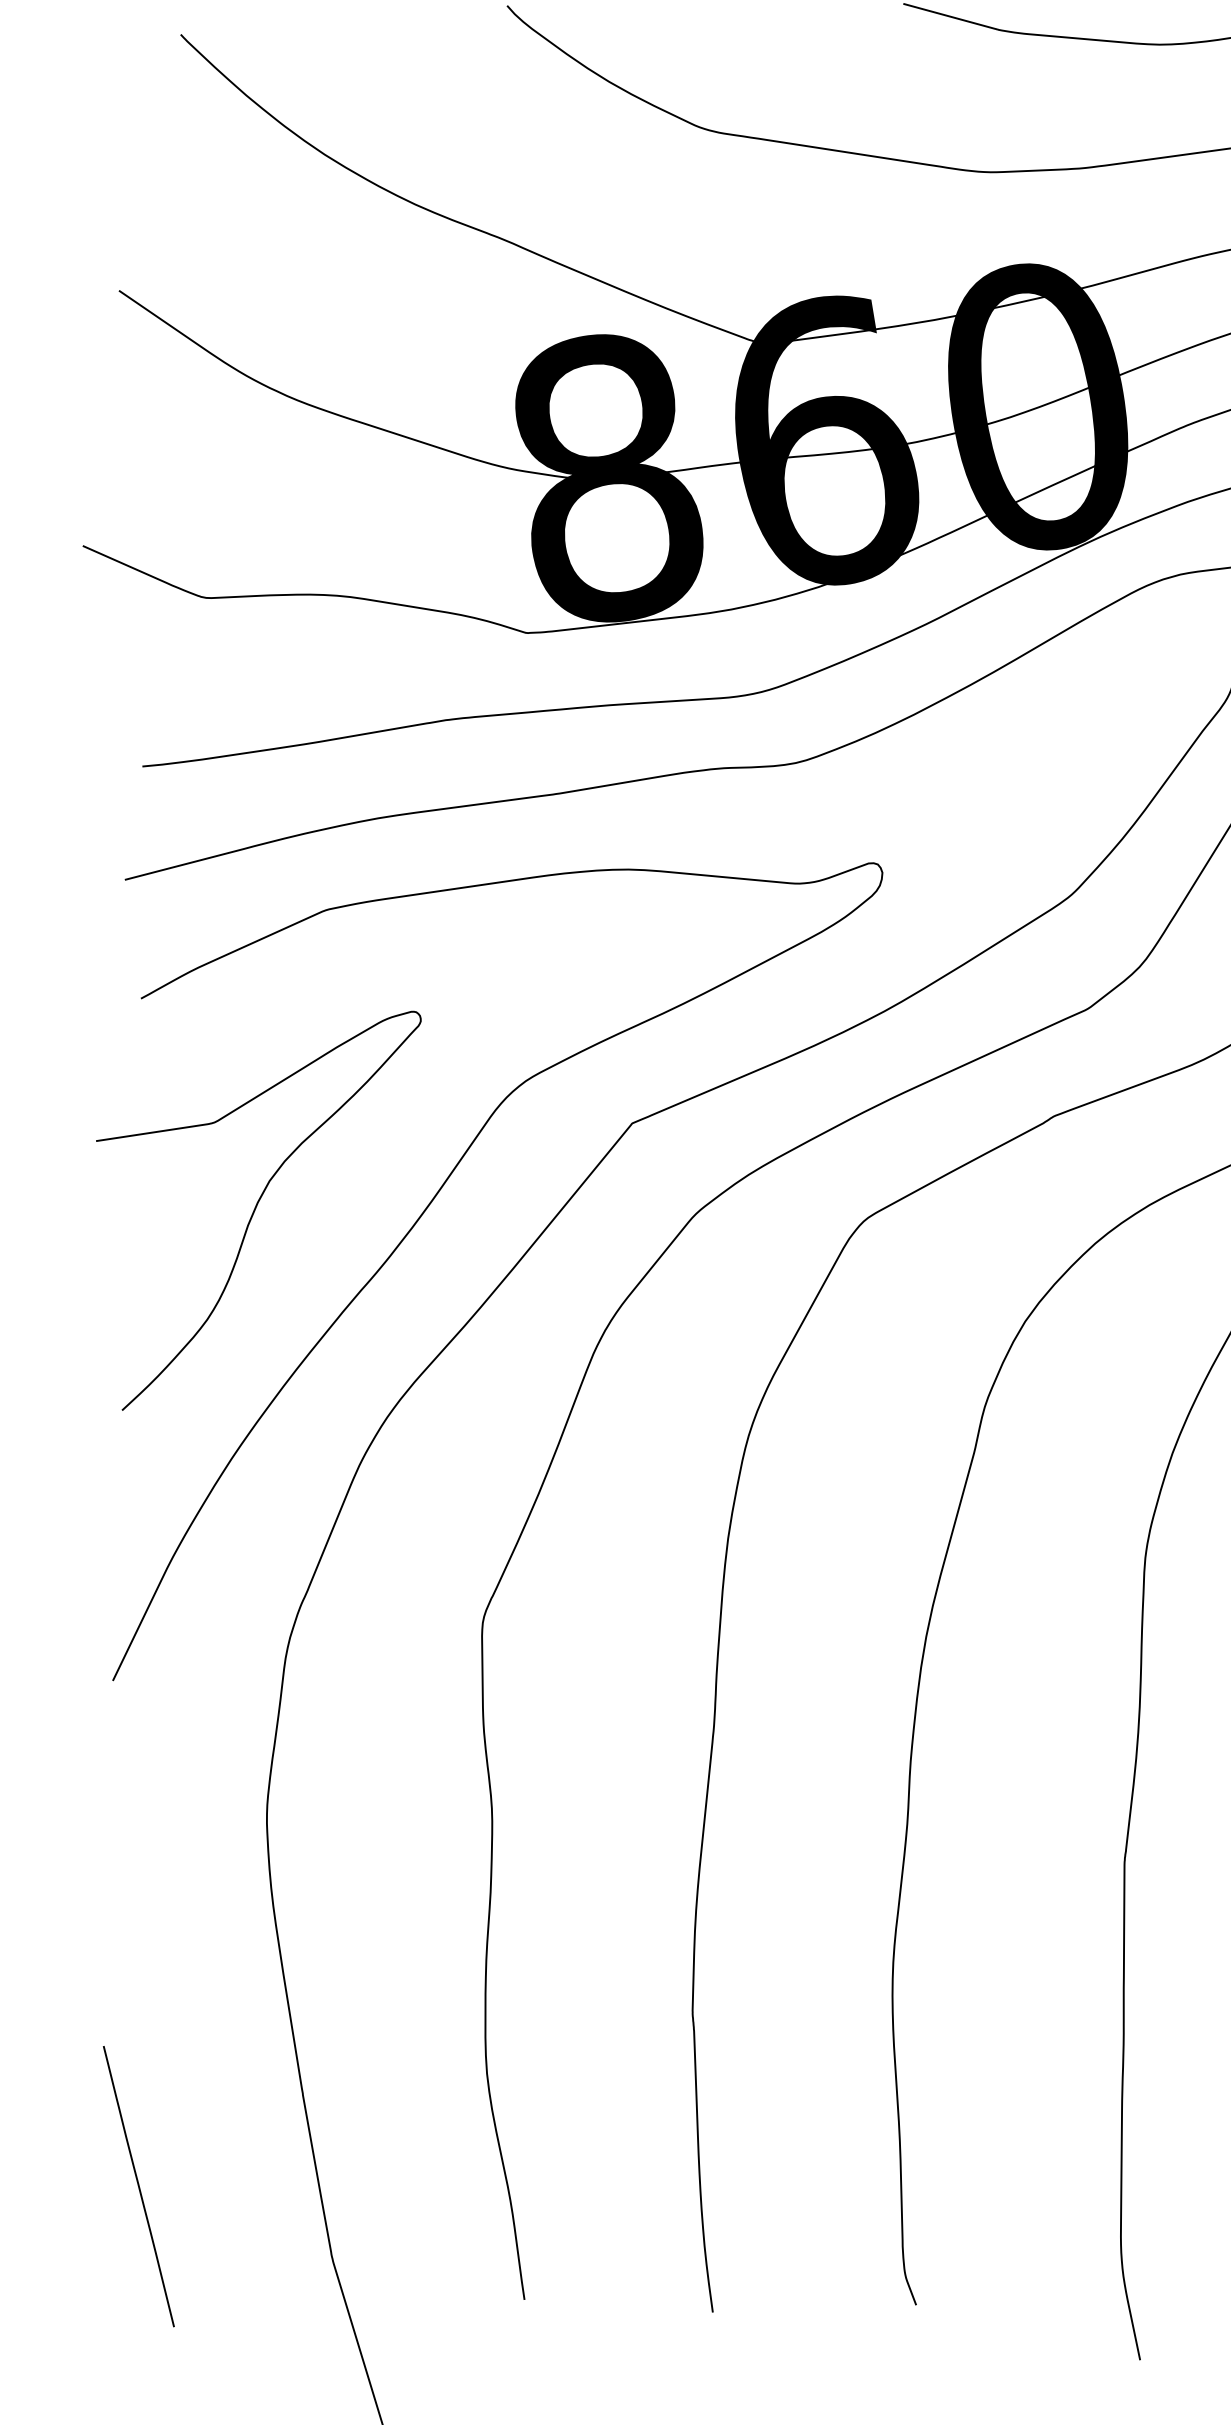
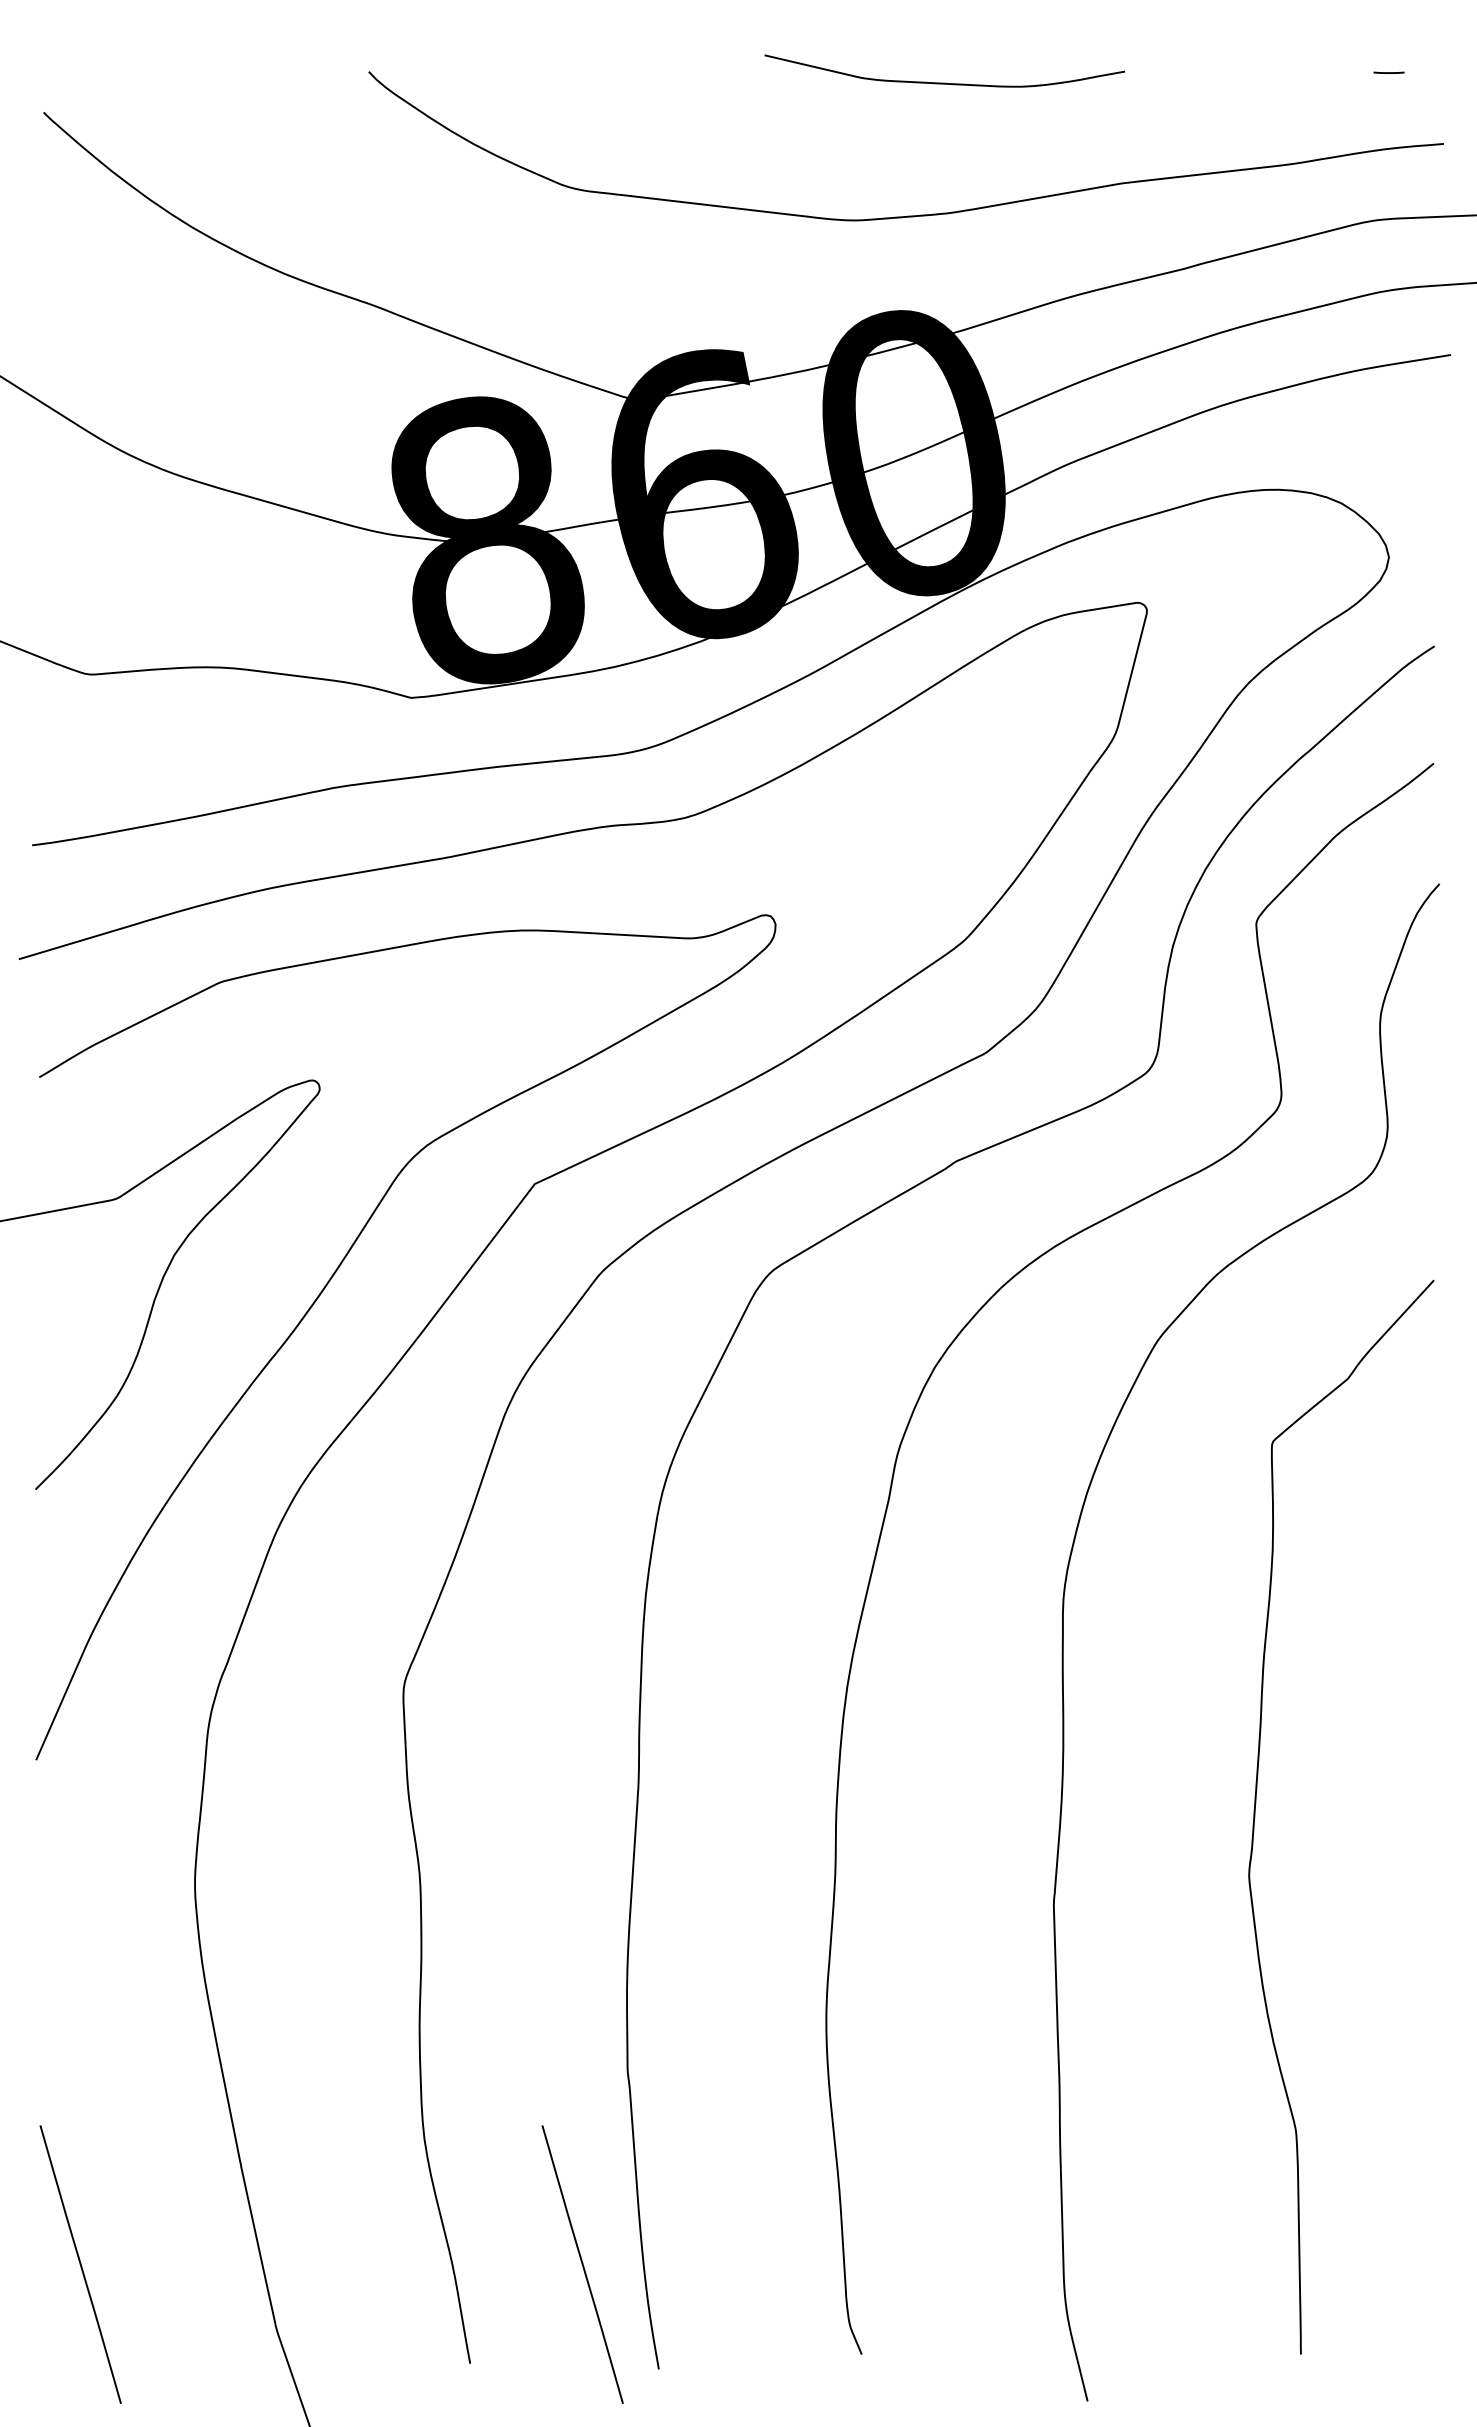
line: (640, 2204) -> (582, 2264), added

